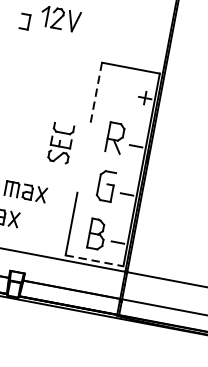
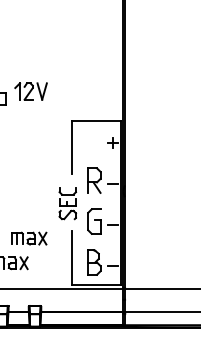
line: (95, 93) -> (71, 147), dashed -> solid
part: (60, 143) -> (67, 203), moved
line: (94, 260) -> (96, 284), dashed -> solid

